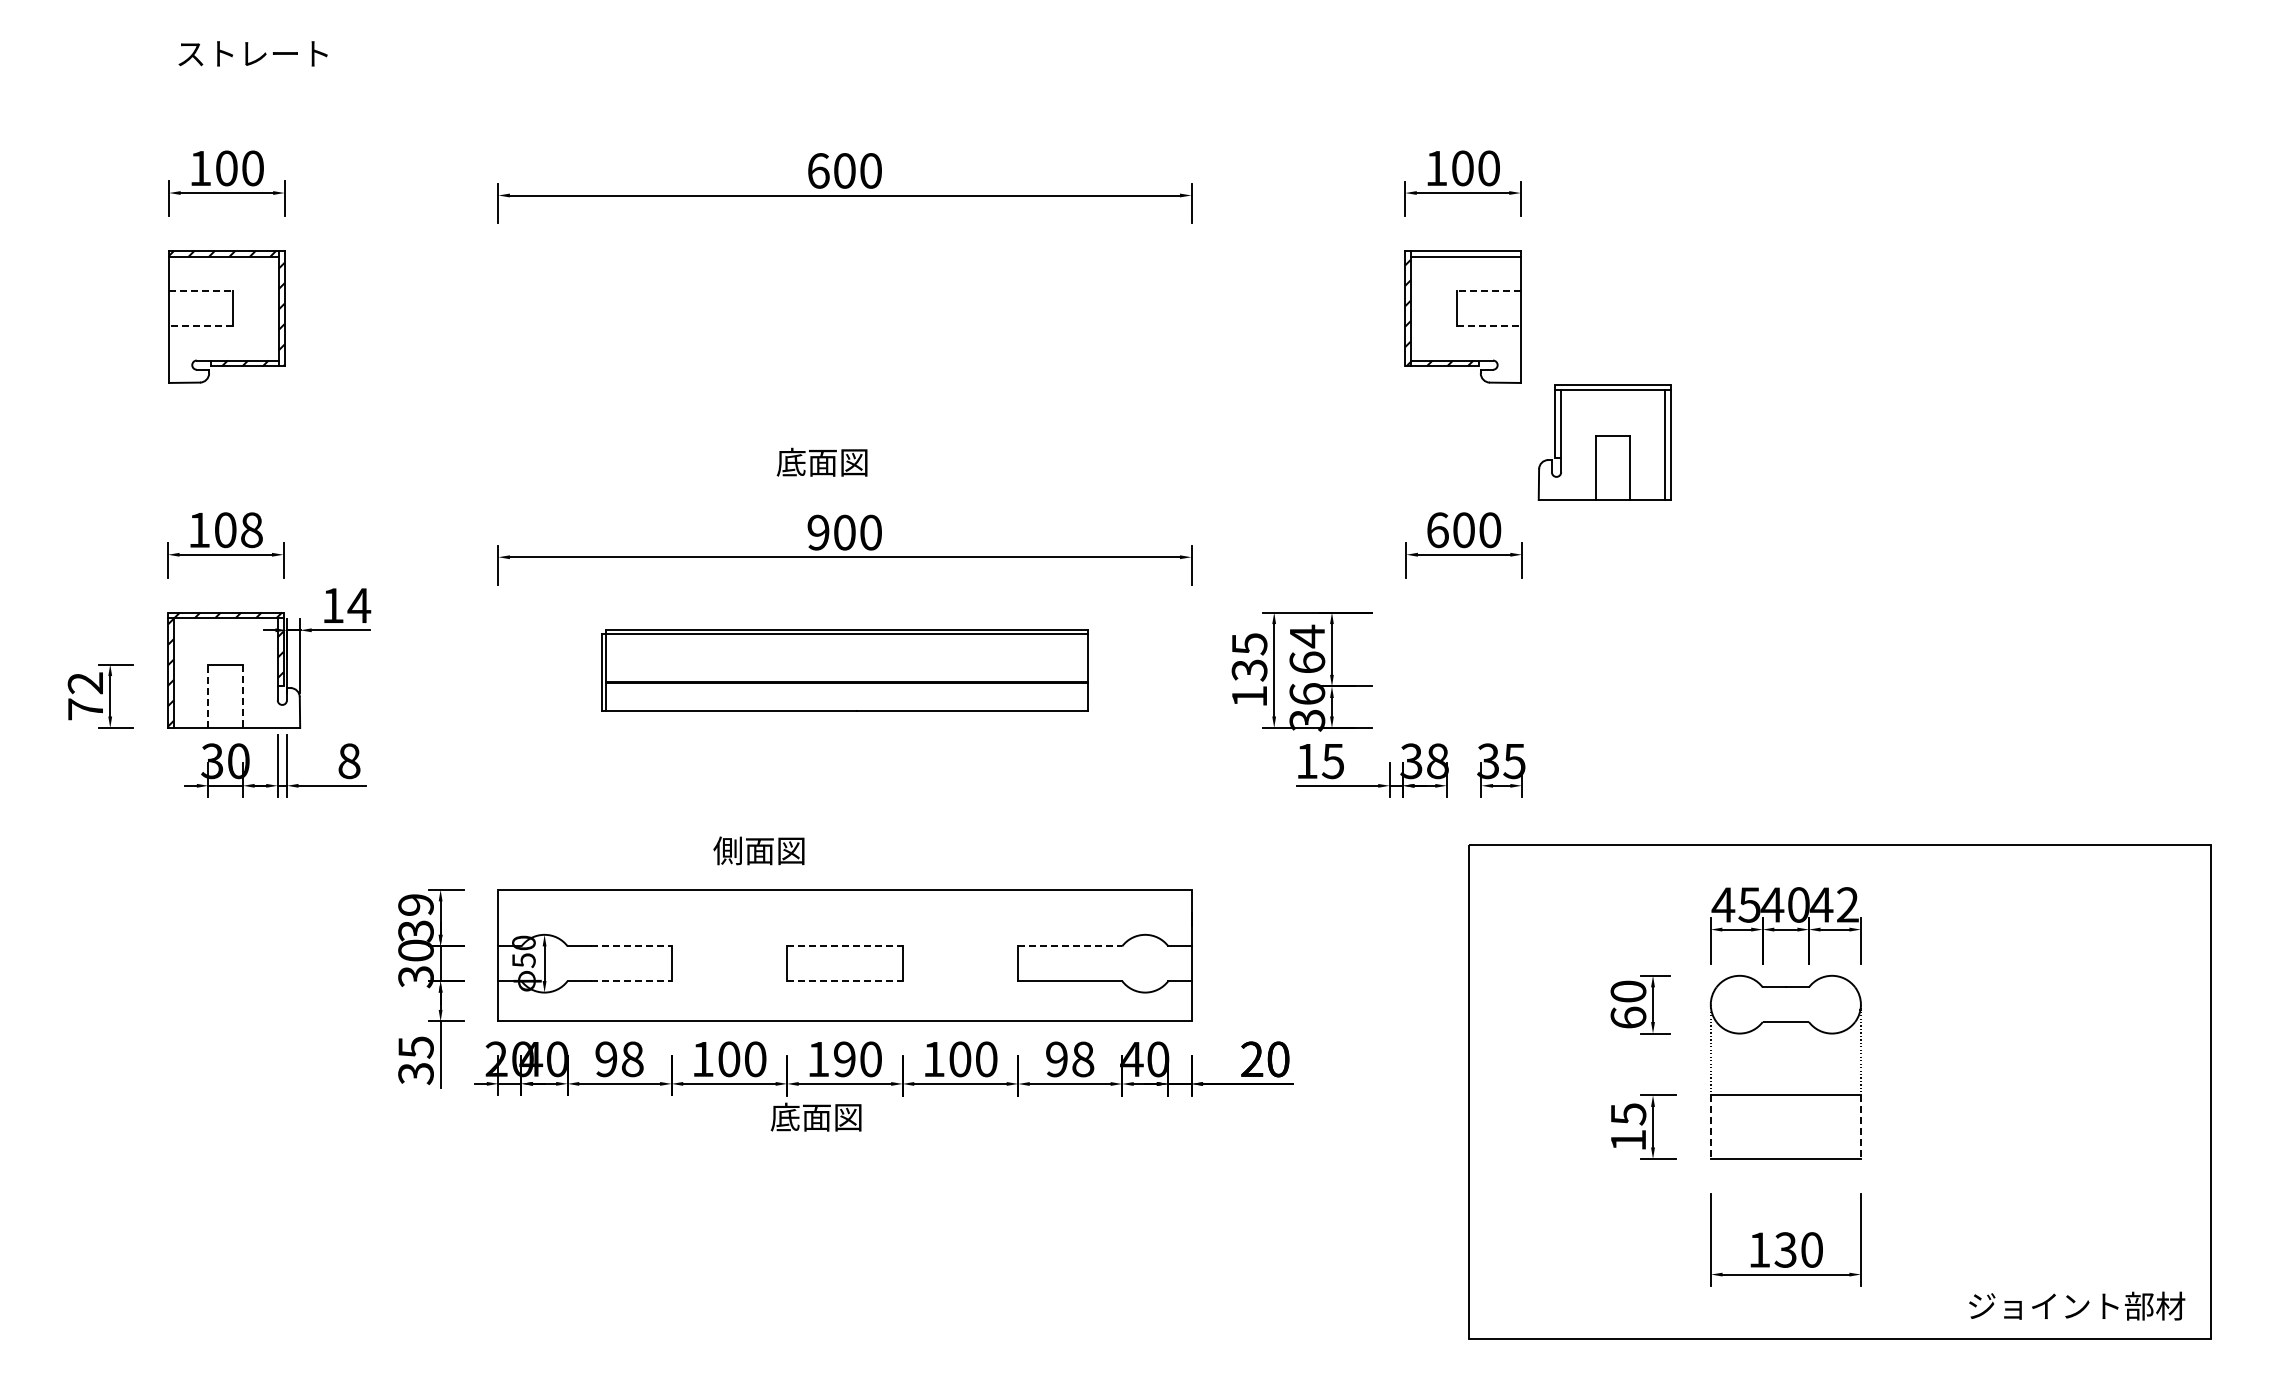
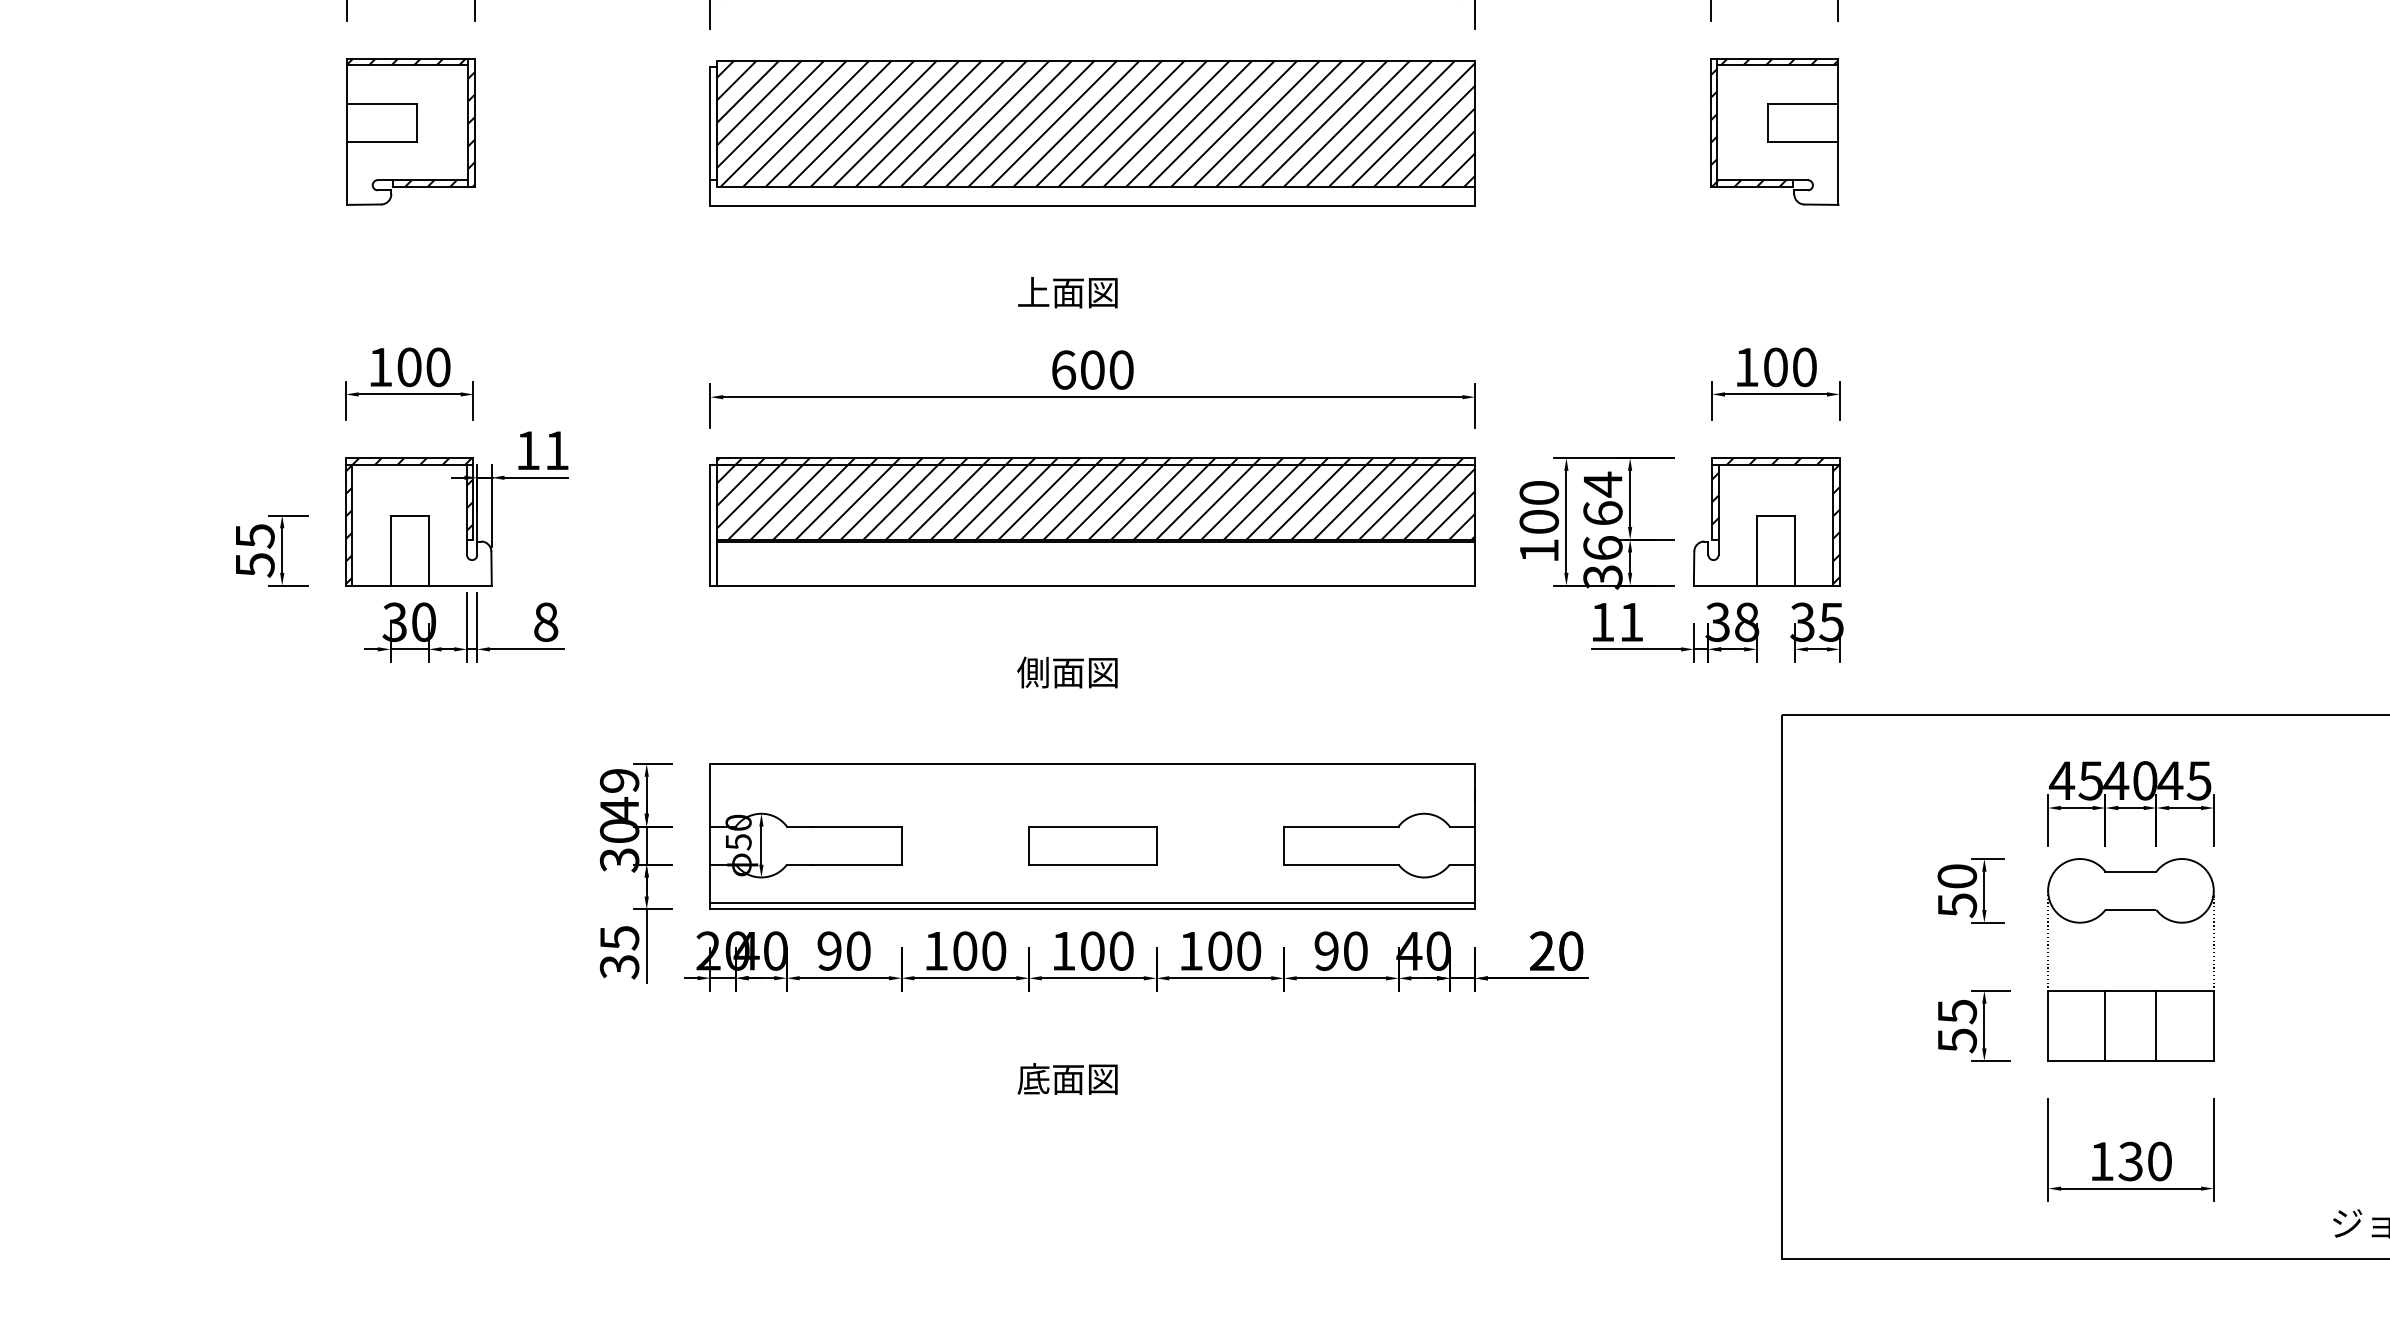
hatch: (1467, 253) -> (1779, 62), added
line: (200, 291) -> (381, 103), dashed -> solid
line: (1488, 291) -> (1802, 103), dashed -> solid
part: (844, 317) -> (1092, 132), added
line: (200, 325) -> (381, 141), dashed -> solid
line: (1488, 325) -> (1802, 141), dashed -> solid
part: (1604, 442) -> (1766, 522), moved
text: (790, 461) -> (1032, 291), 底面図 -> 上面図
text: (251, 529) -> (438, 366), 108 -> 100
text: (1437, 530) -> (1746, 367), 600 -> 100
text: (818, 532) -> (1063, 369), 900 -> 600
text: (359, 605) -> (557, 450), 14 -> 11
text: (1249, 657) -> (1539, 507), 135 -> 100
part: (844, 670) -> (1092, 522), size x1.43
text: (85, 696) -> (254, 550), 72 -> 55
line: (208, 696) -> (390, 550), dashed -> solid
line: (243, 696) -> (429, 550), dashed -> solid
text: (1332, 761) -> (1630, 622), 15 -> 11
text: (758, 850) -> (1066, 672), moved
text: (1847, 904) -> (2198, 780), 42 -> 45
text: (415, 930) -> (619, 808), 39 -> 49
line: (631, 946) -> (857, 826), dashed -> solid
line: (844, 946) -> (1092, 826), dashed -> solid
line: (1070, 946) -> (1341, 826), dashed -> solid
line: (631, 981) -> (857, 865), dashed -> solid
line: (844, 981) -> (1092, 865), dashed -> solid
line: (844, 1015) -> (1092, 902), added
text: (1628, 1017) -> (1957, 904), 60 -> 50
text: (632, 1059) -> (858, 951), 98 -> 90
text: (844, 1059) -> (1092, 951), 190 -> 100
text: (1083, 1059) -> (1356, 951), 98 -> 90
text: (815, 1116) -> (1066, 1078), moved
line: (1710, 1127) -> (2047, 1026), dashed -> solid
line: (1762, 1127) -> (2105, 1026), added
line: (1808, 1127) -> (2155, 1026), added
line: (1860, 1127) -> (2213, 1026), dashed -> solid
text: (1628, 1140) -> (1957, 1040), 15 -> 55

